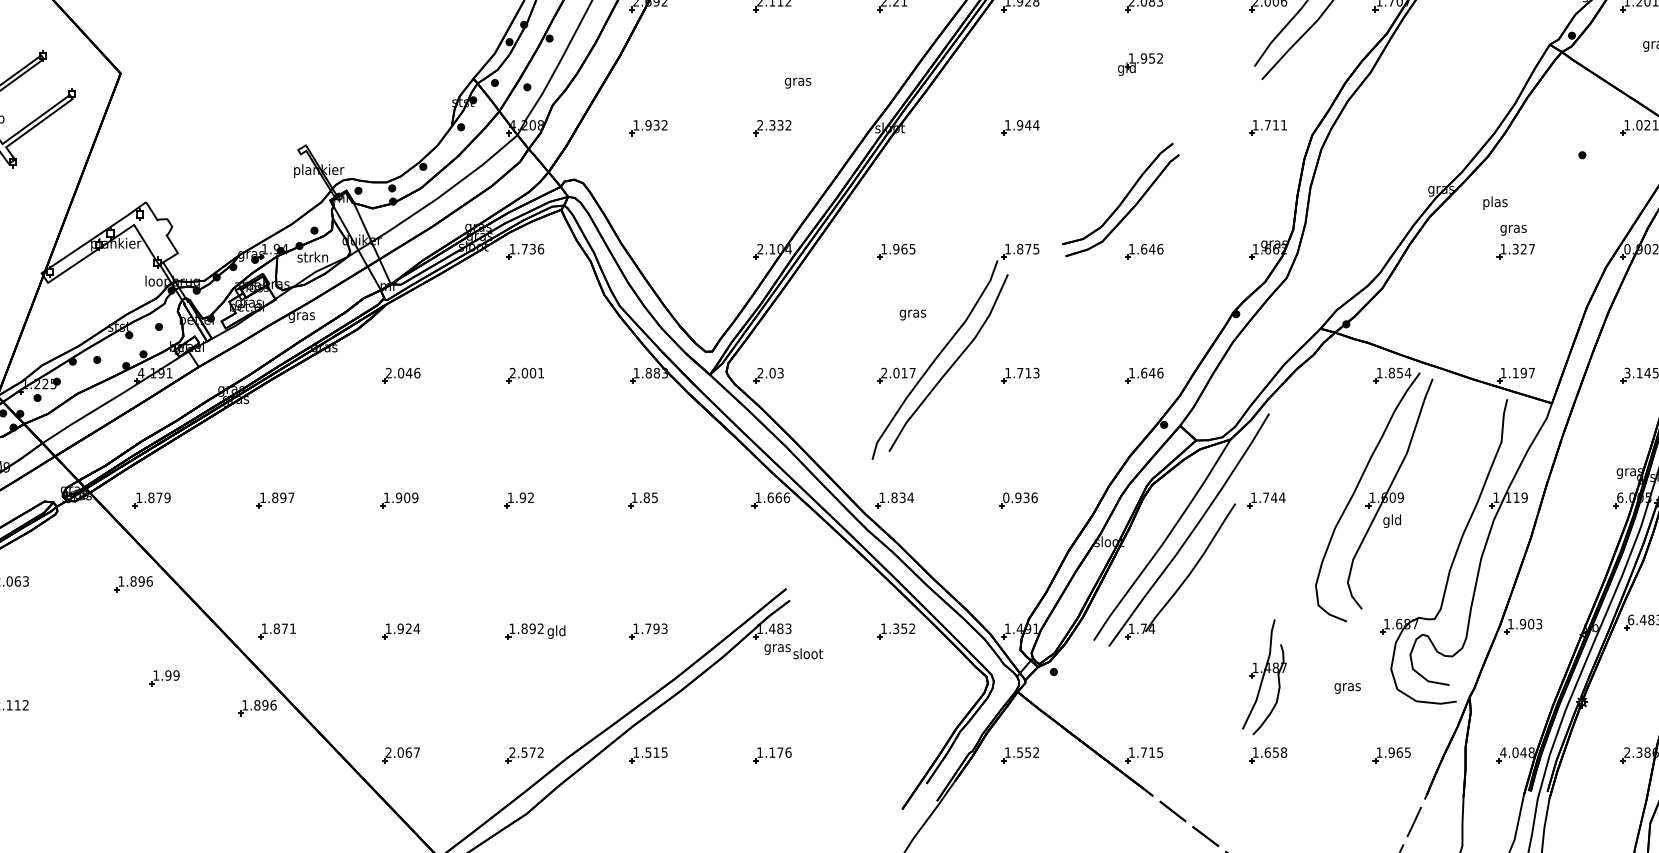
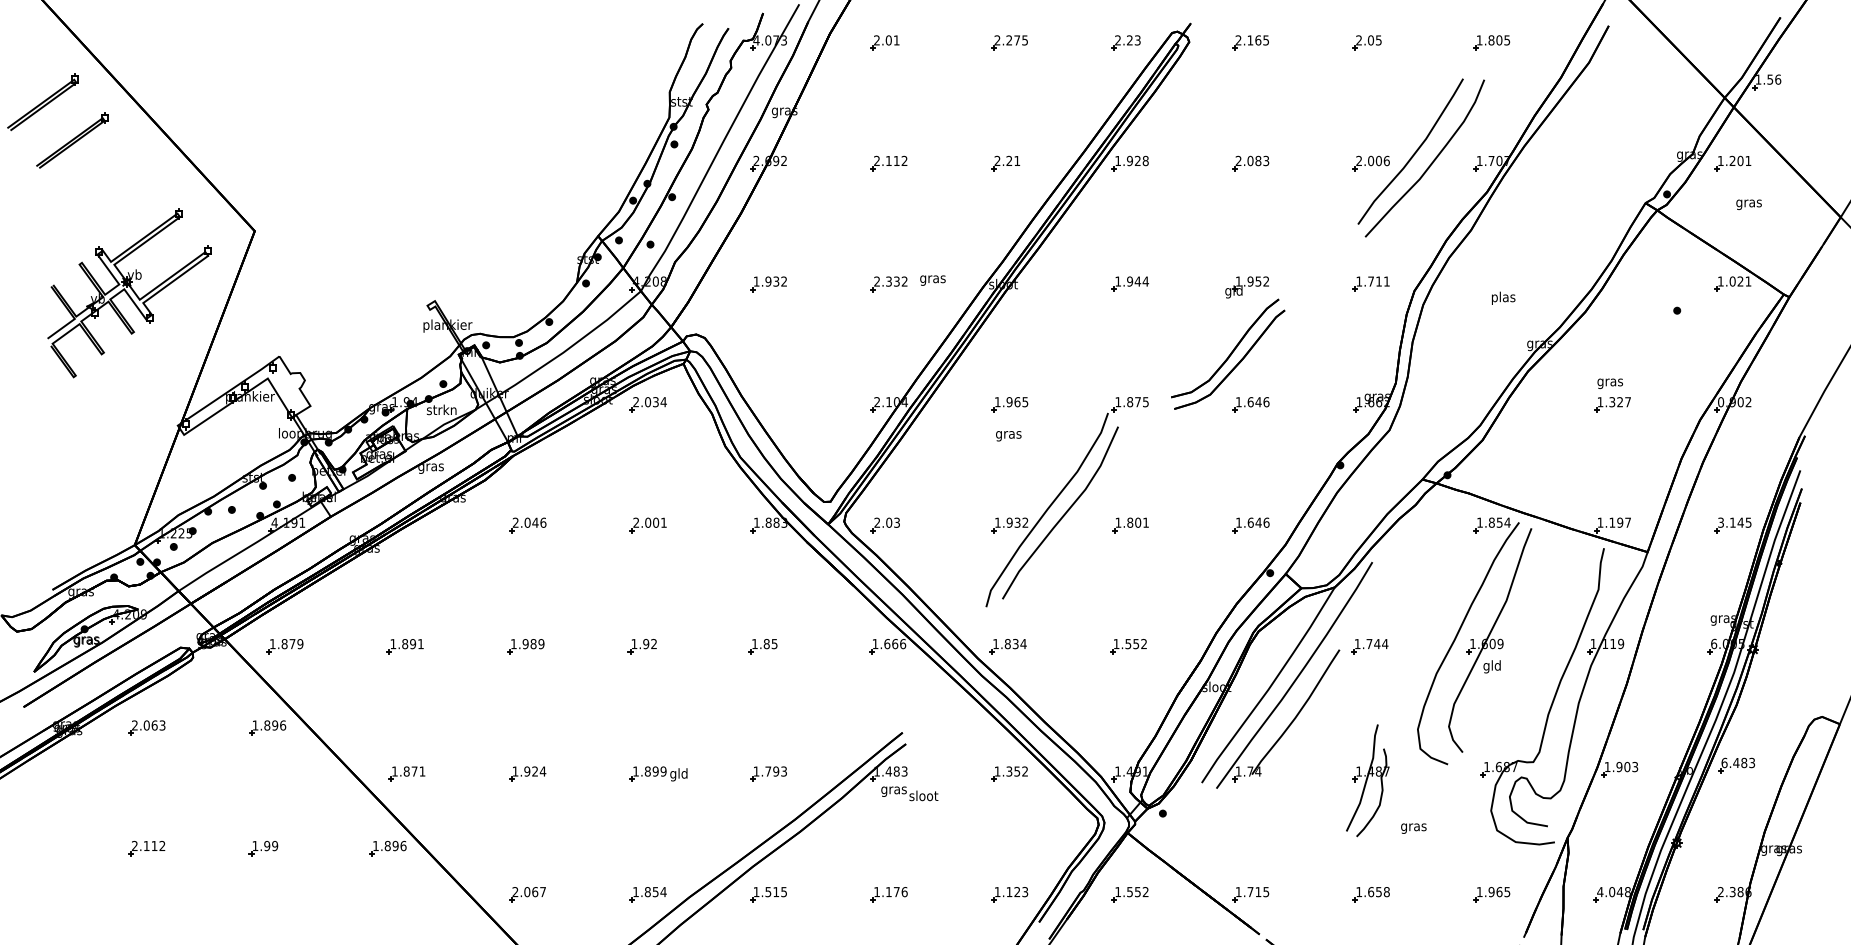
part: (1139, 64) -> (1246, 287), moved
text: (797, 83) -> (932, 280), moved
text: (1495, 202) -> (1503, 297), moved
text: (526, 249) -> (649, 402), 1.736 -> 2.034
text: (912, 315) -> (1008, 436), moved
text: (898, 372) -> (1011, 522), 2.017 -> 1.932
text: (1027, 372) -> (1137, 522), 1.713 -> 1.801
text: (407, 497) -> (533, 643), 1.909 -> 1.989
text: (290, 498) -> (420, 644), 1.897 -> 1.891
text: (1020, 498) -> (1130, 644), 0.936 -> 1.552
text: (540, 628) -> (663, 771), 1.892 -> 1.899
part: (1264, 677) -> (1367, 780), moved
part: (164, 678) -> (263, 848), moved
text: (1347, 688) -> (1413, 828), moved
text: (526, 753) -> (649, 892), 2.572 -> 1.854
part: (896, 755) -> (1009, 894), added

